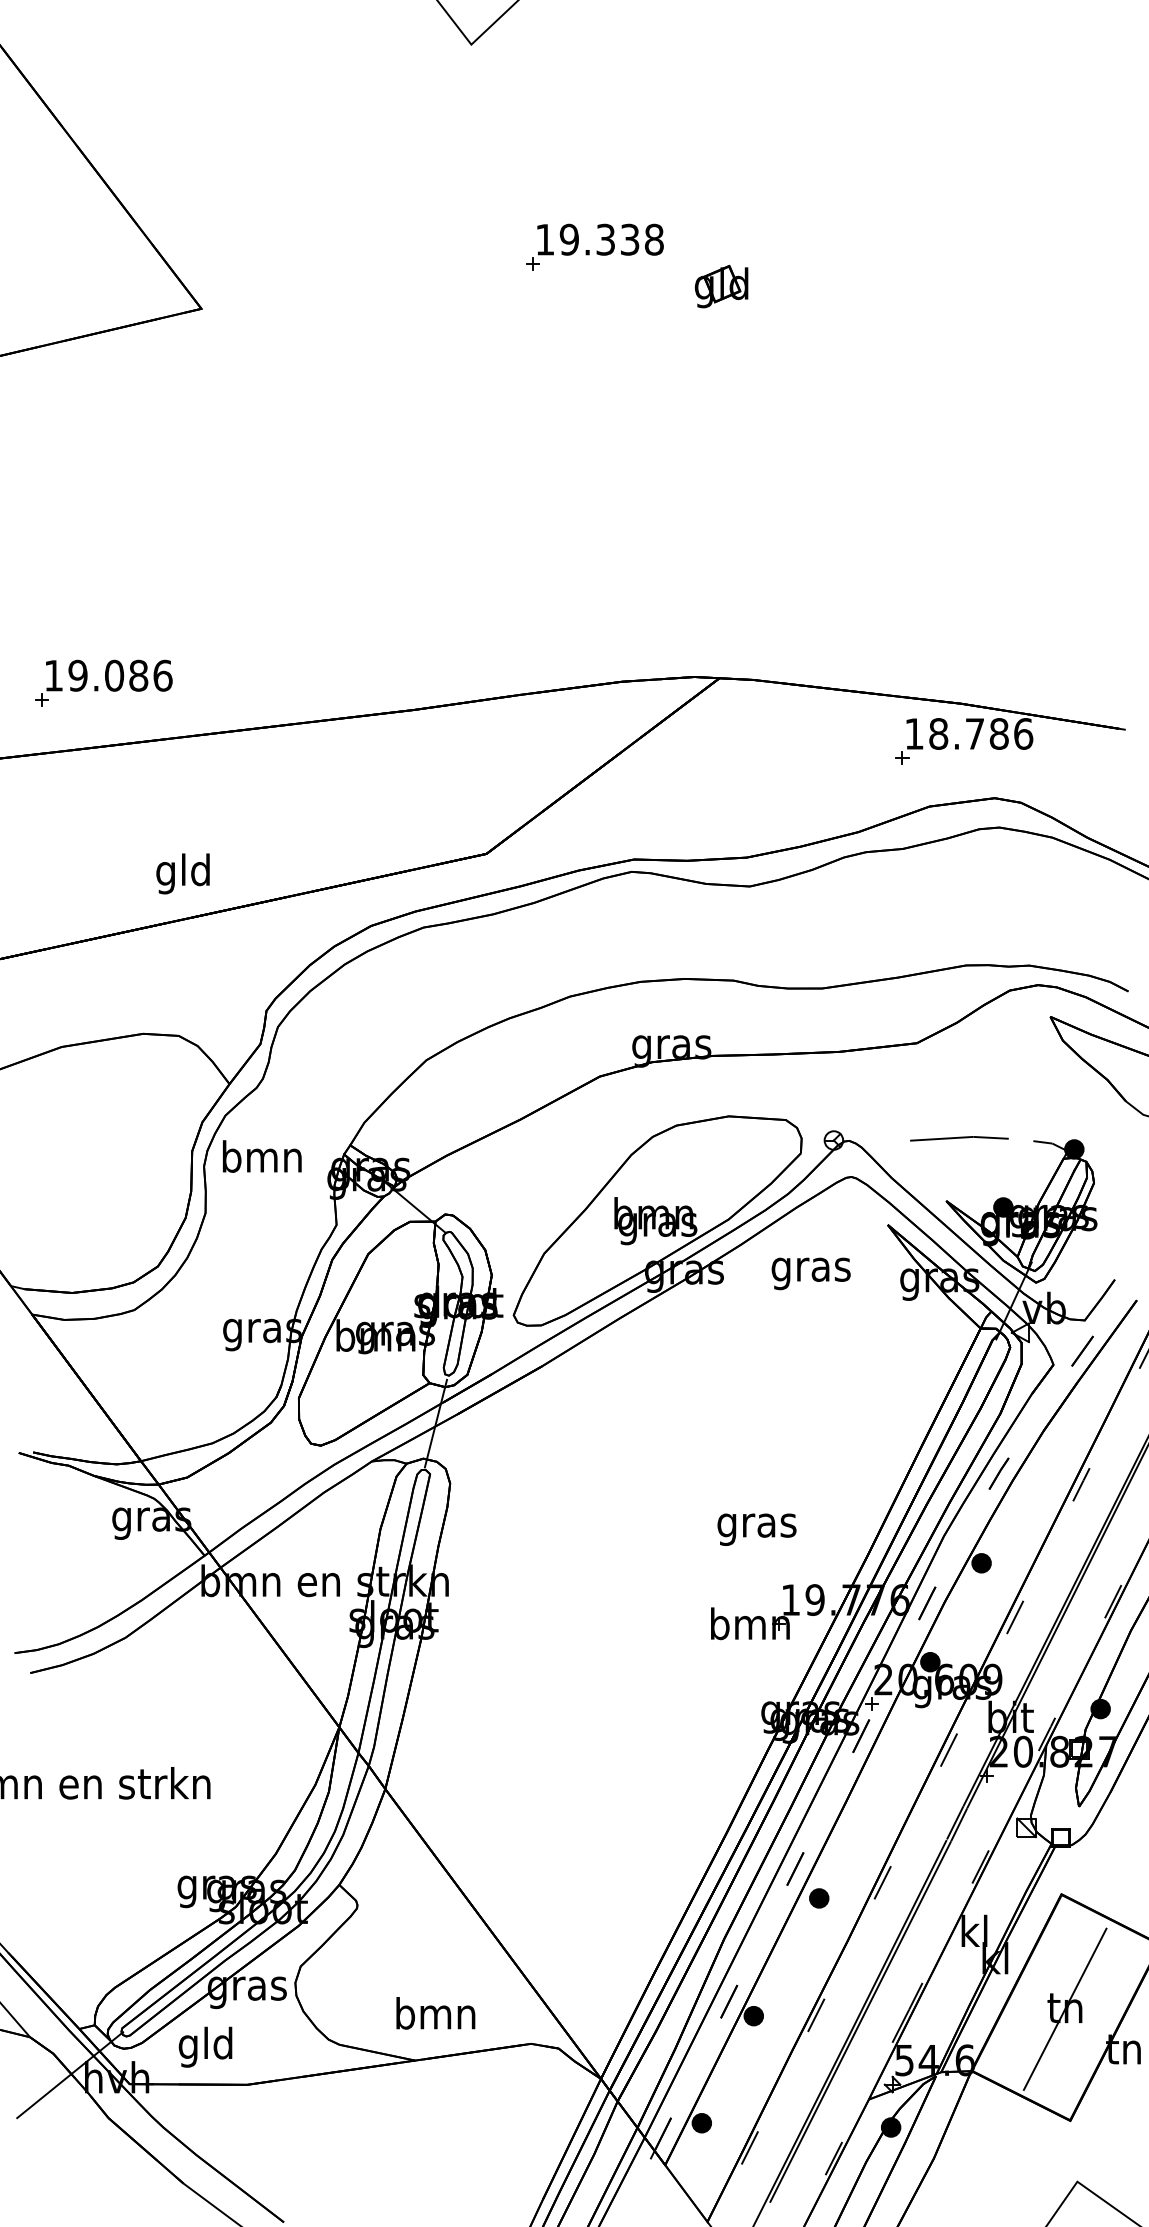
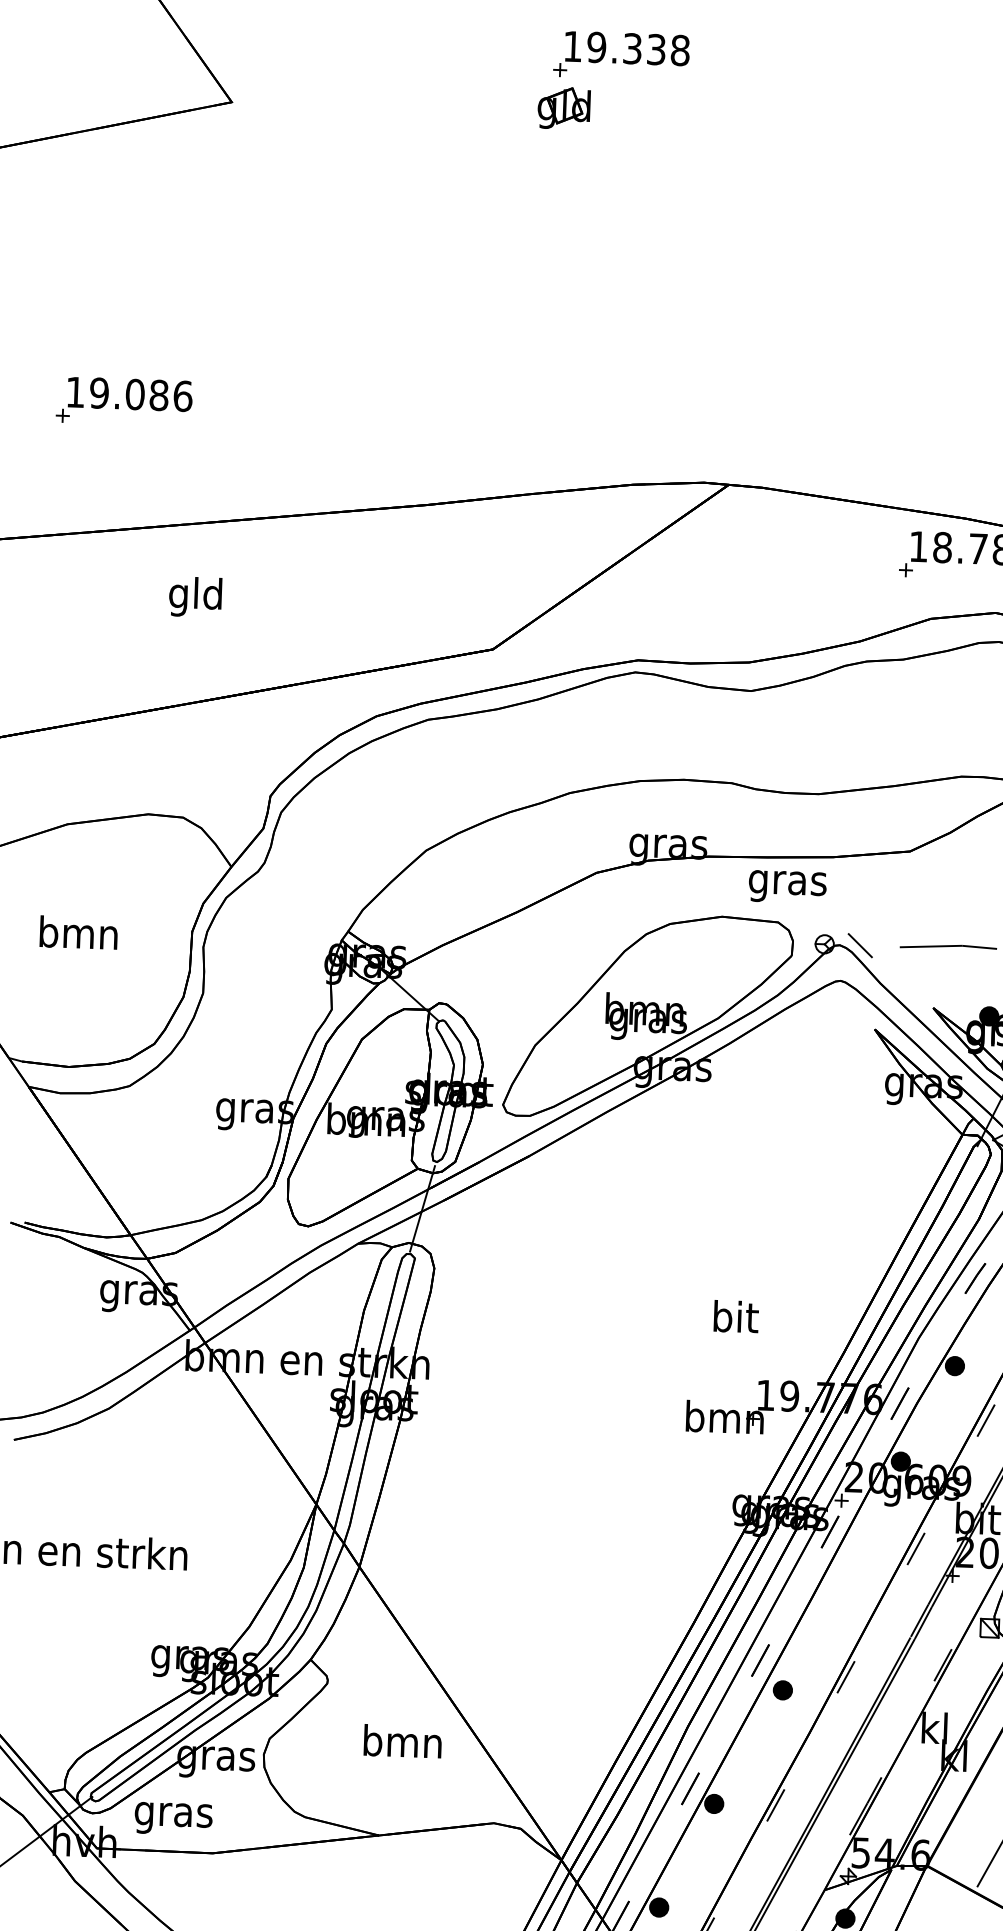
part: (721, 286) -> (564, 108), moved
part: (103, 682) -> (124, 400), moved
text: (182, 873) -> (194, 596), moved
line: (869, 1140) -> (859, 945), added
text: (262, 1156) -> (79, 932), moved
text: (810, 1273) -> (787, 886), moved
text: (756, 1525) -> (734, 1320), gras -> bit
text: (435, 2013) -> (402, 1741), moved
text: (205, 2046) -> (173, 1814), gld -> gras

